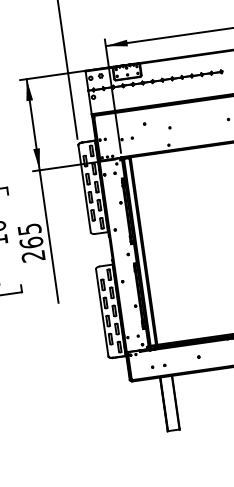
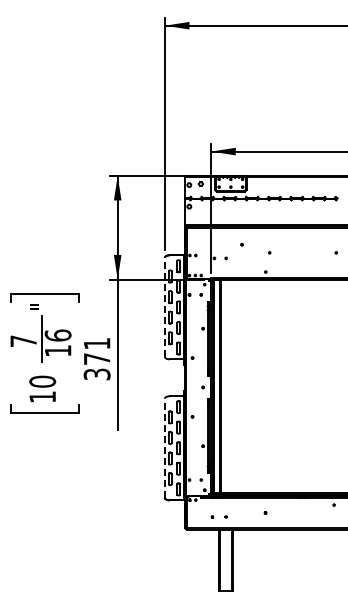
line: (84, 188) -> (164, 306), solid -> dashed
text: (31, 243) -> (96, 359), 265 -> 371
line: (101, 312) -> (164, 447), solid -> dashed

